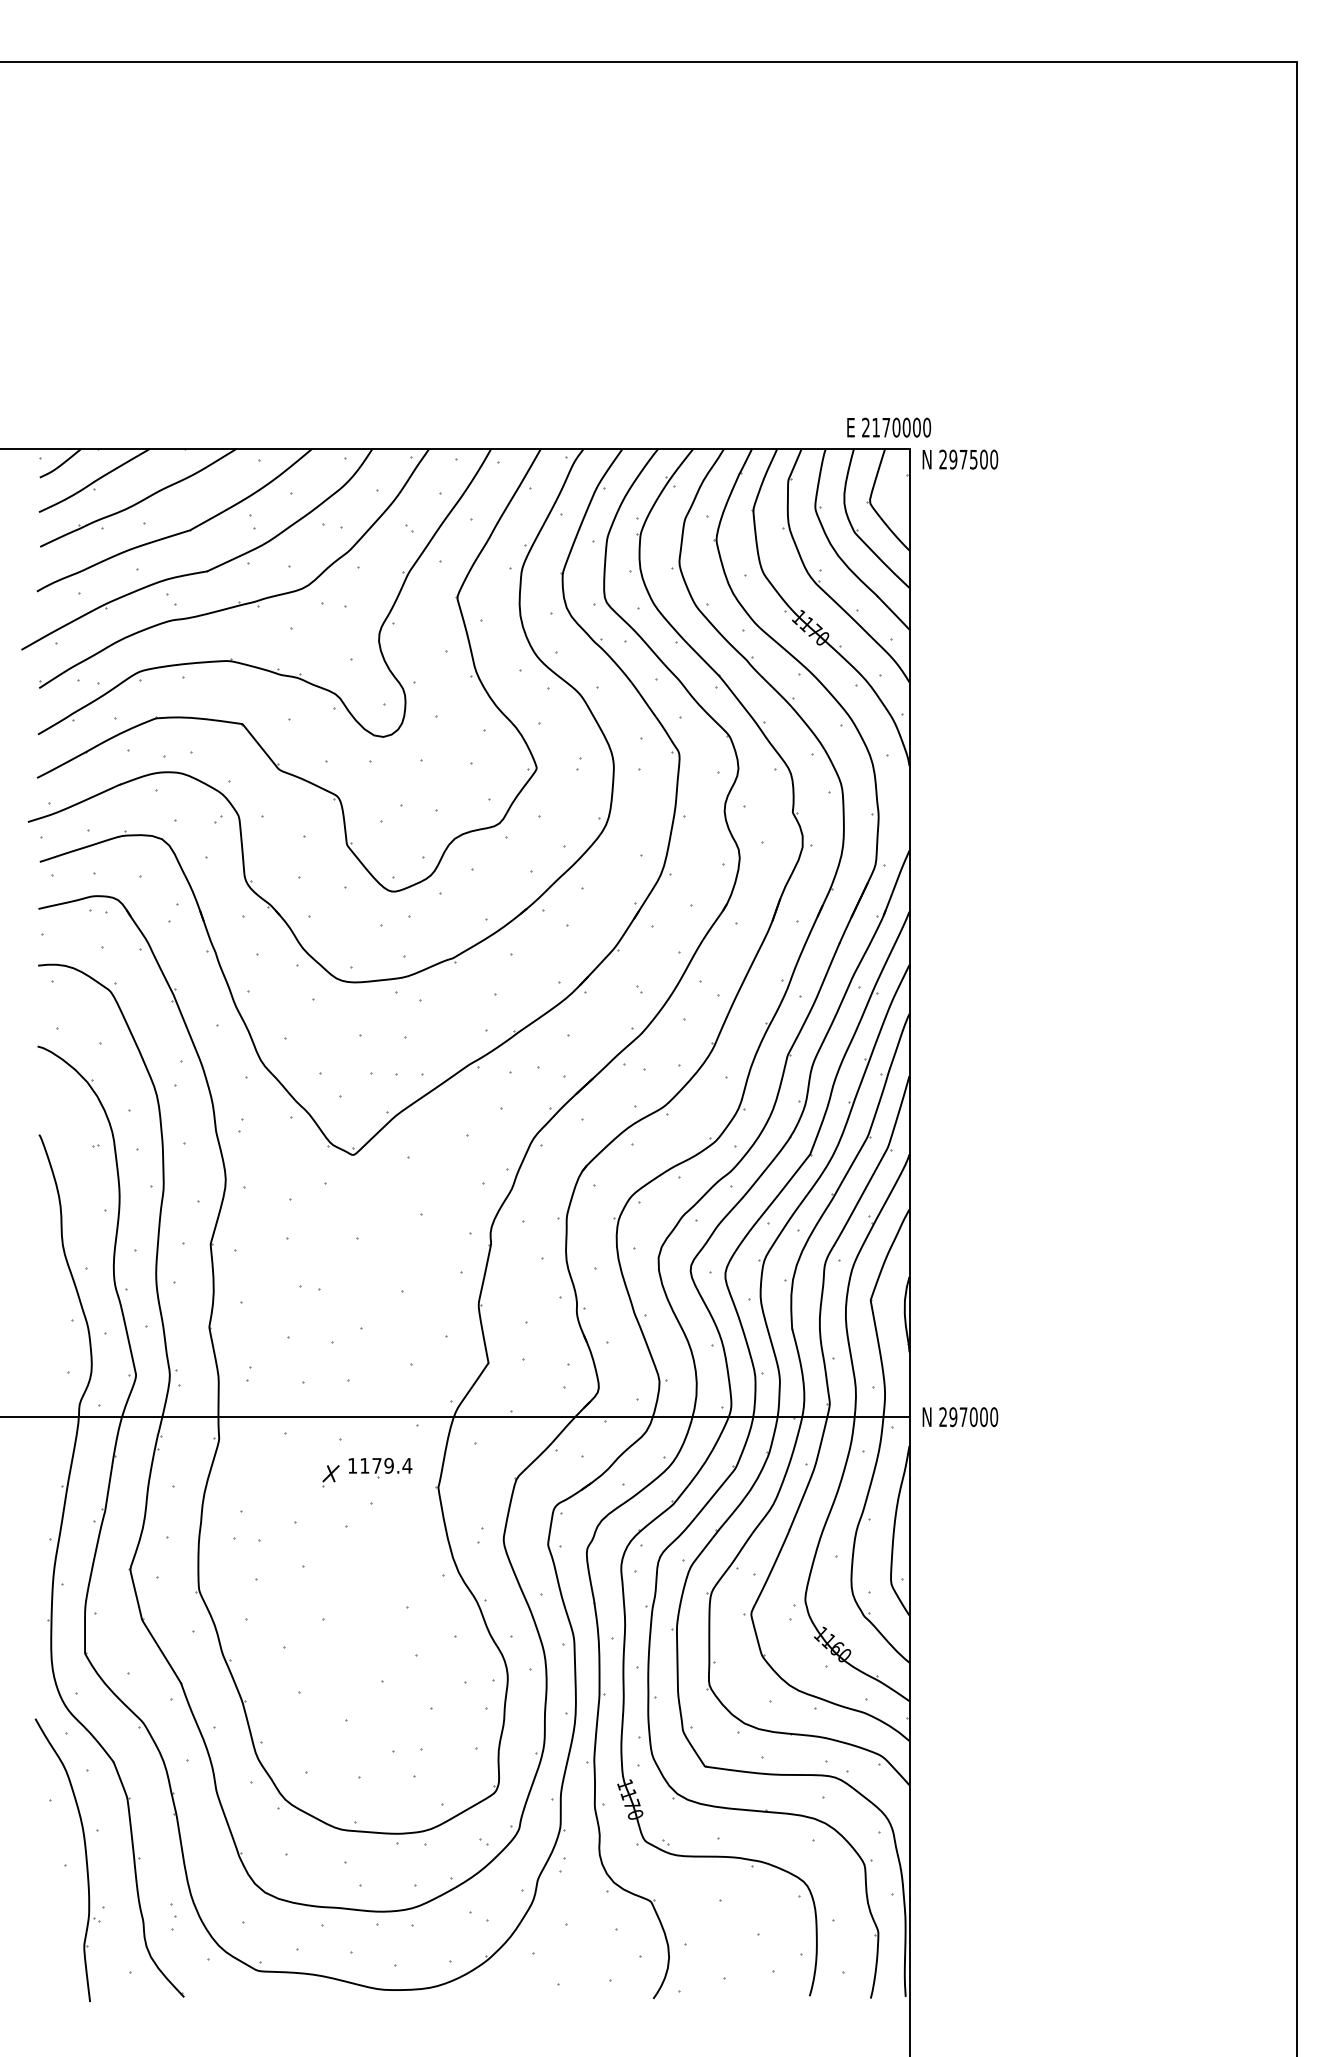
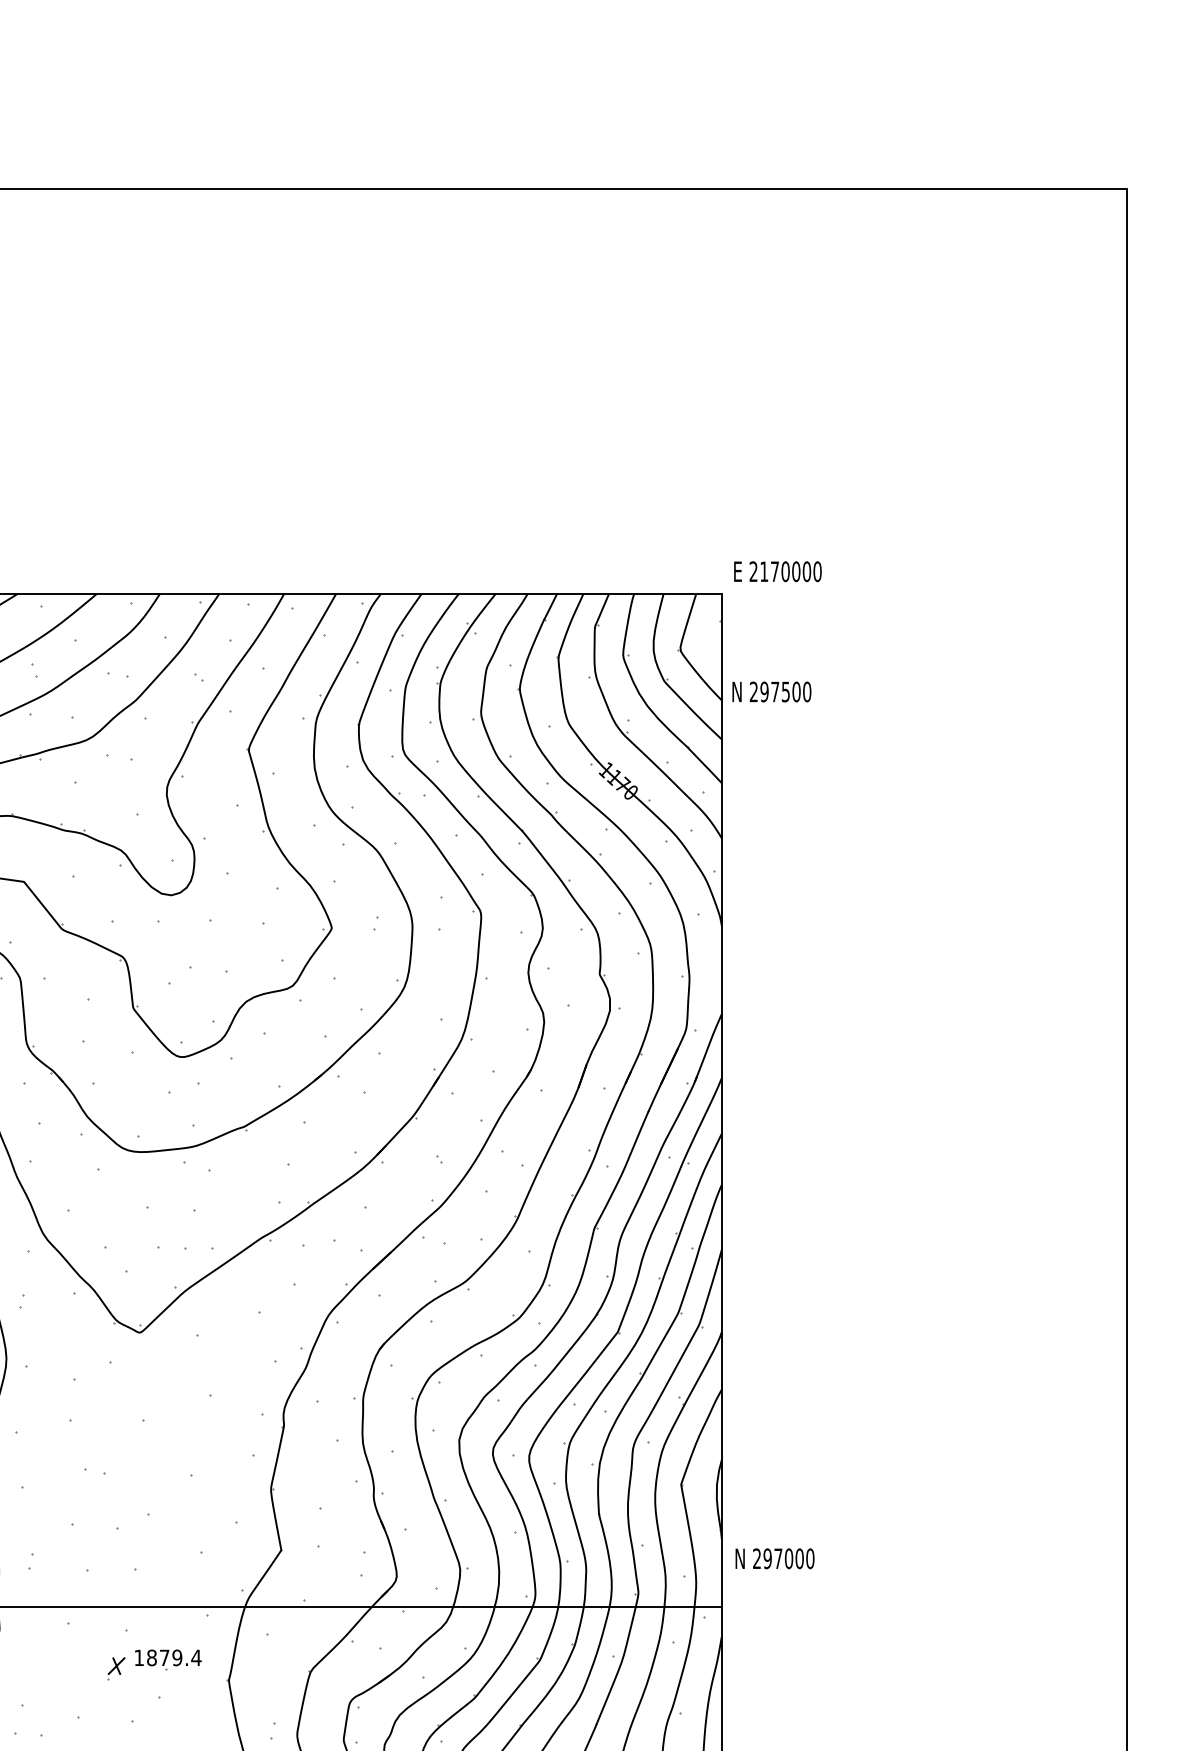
text: (889, 427) -> (778, 571), moved
text: (960, 459) -> (771, 691), moved
text: (960, 1417) -> (775, 1559), moved
text: (364, 1465) -> (151, 1657), 1179.4 -> 1879.4

